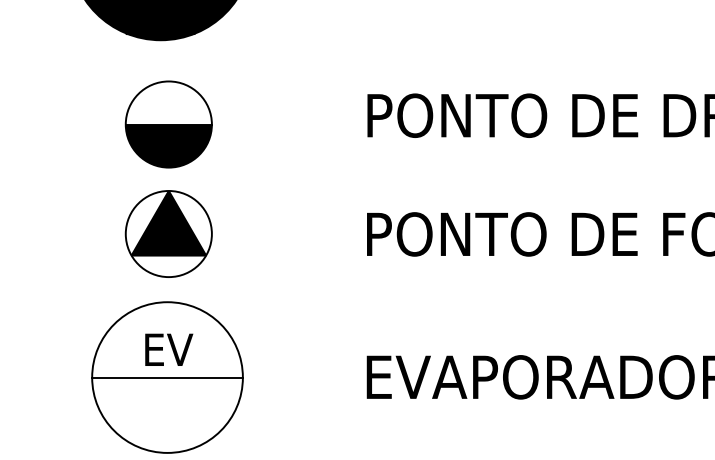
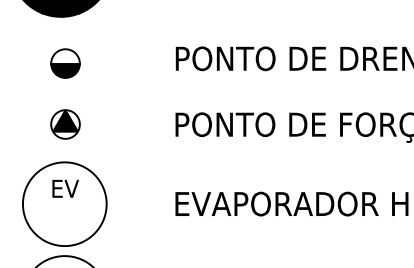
part: (168, 124) -> (65, 63), size x0.6
part: (168, 234) -> (65, 124), size x0.6
line: (166, 378) -> (64, 204), removed

